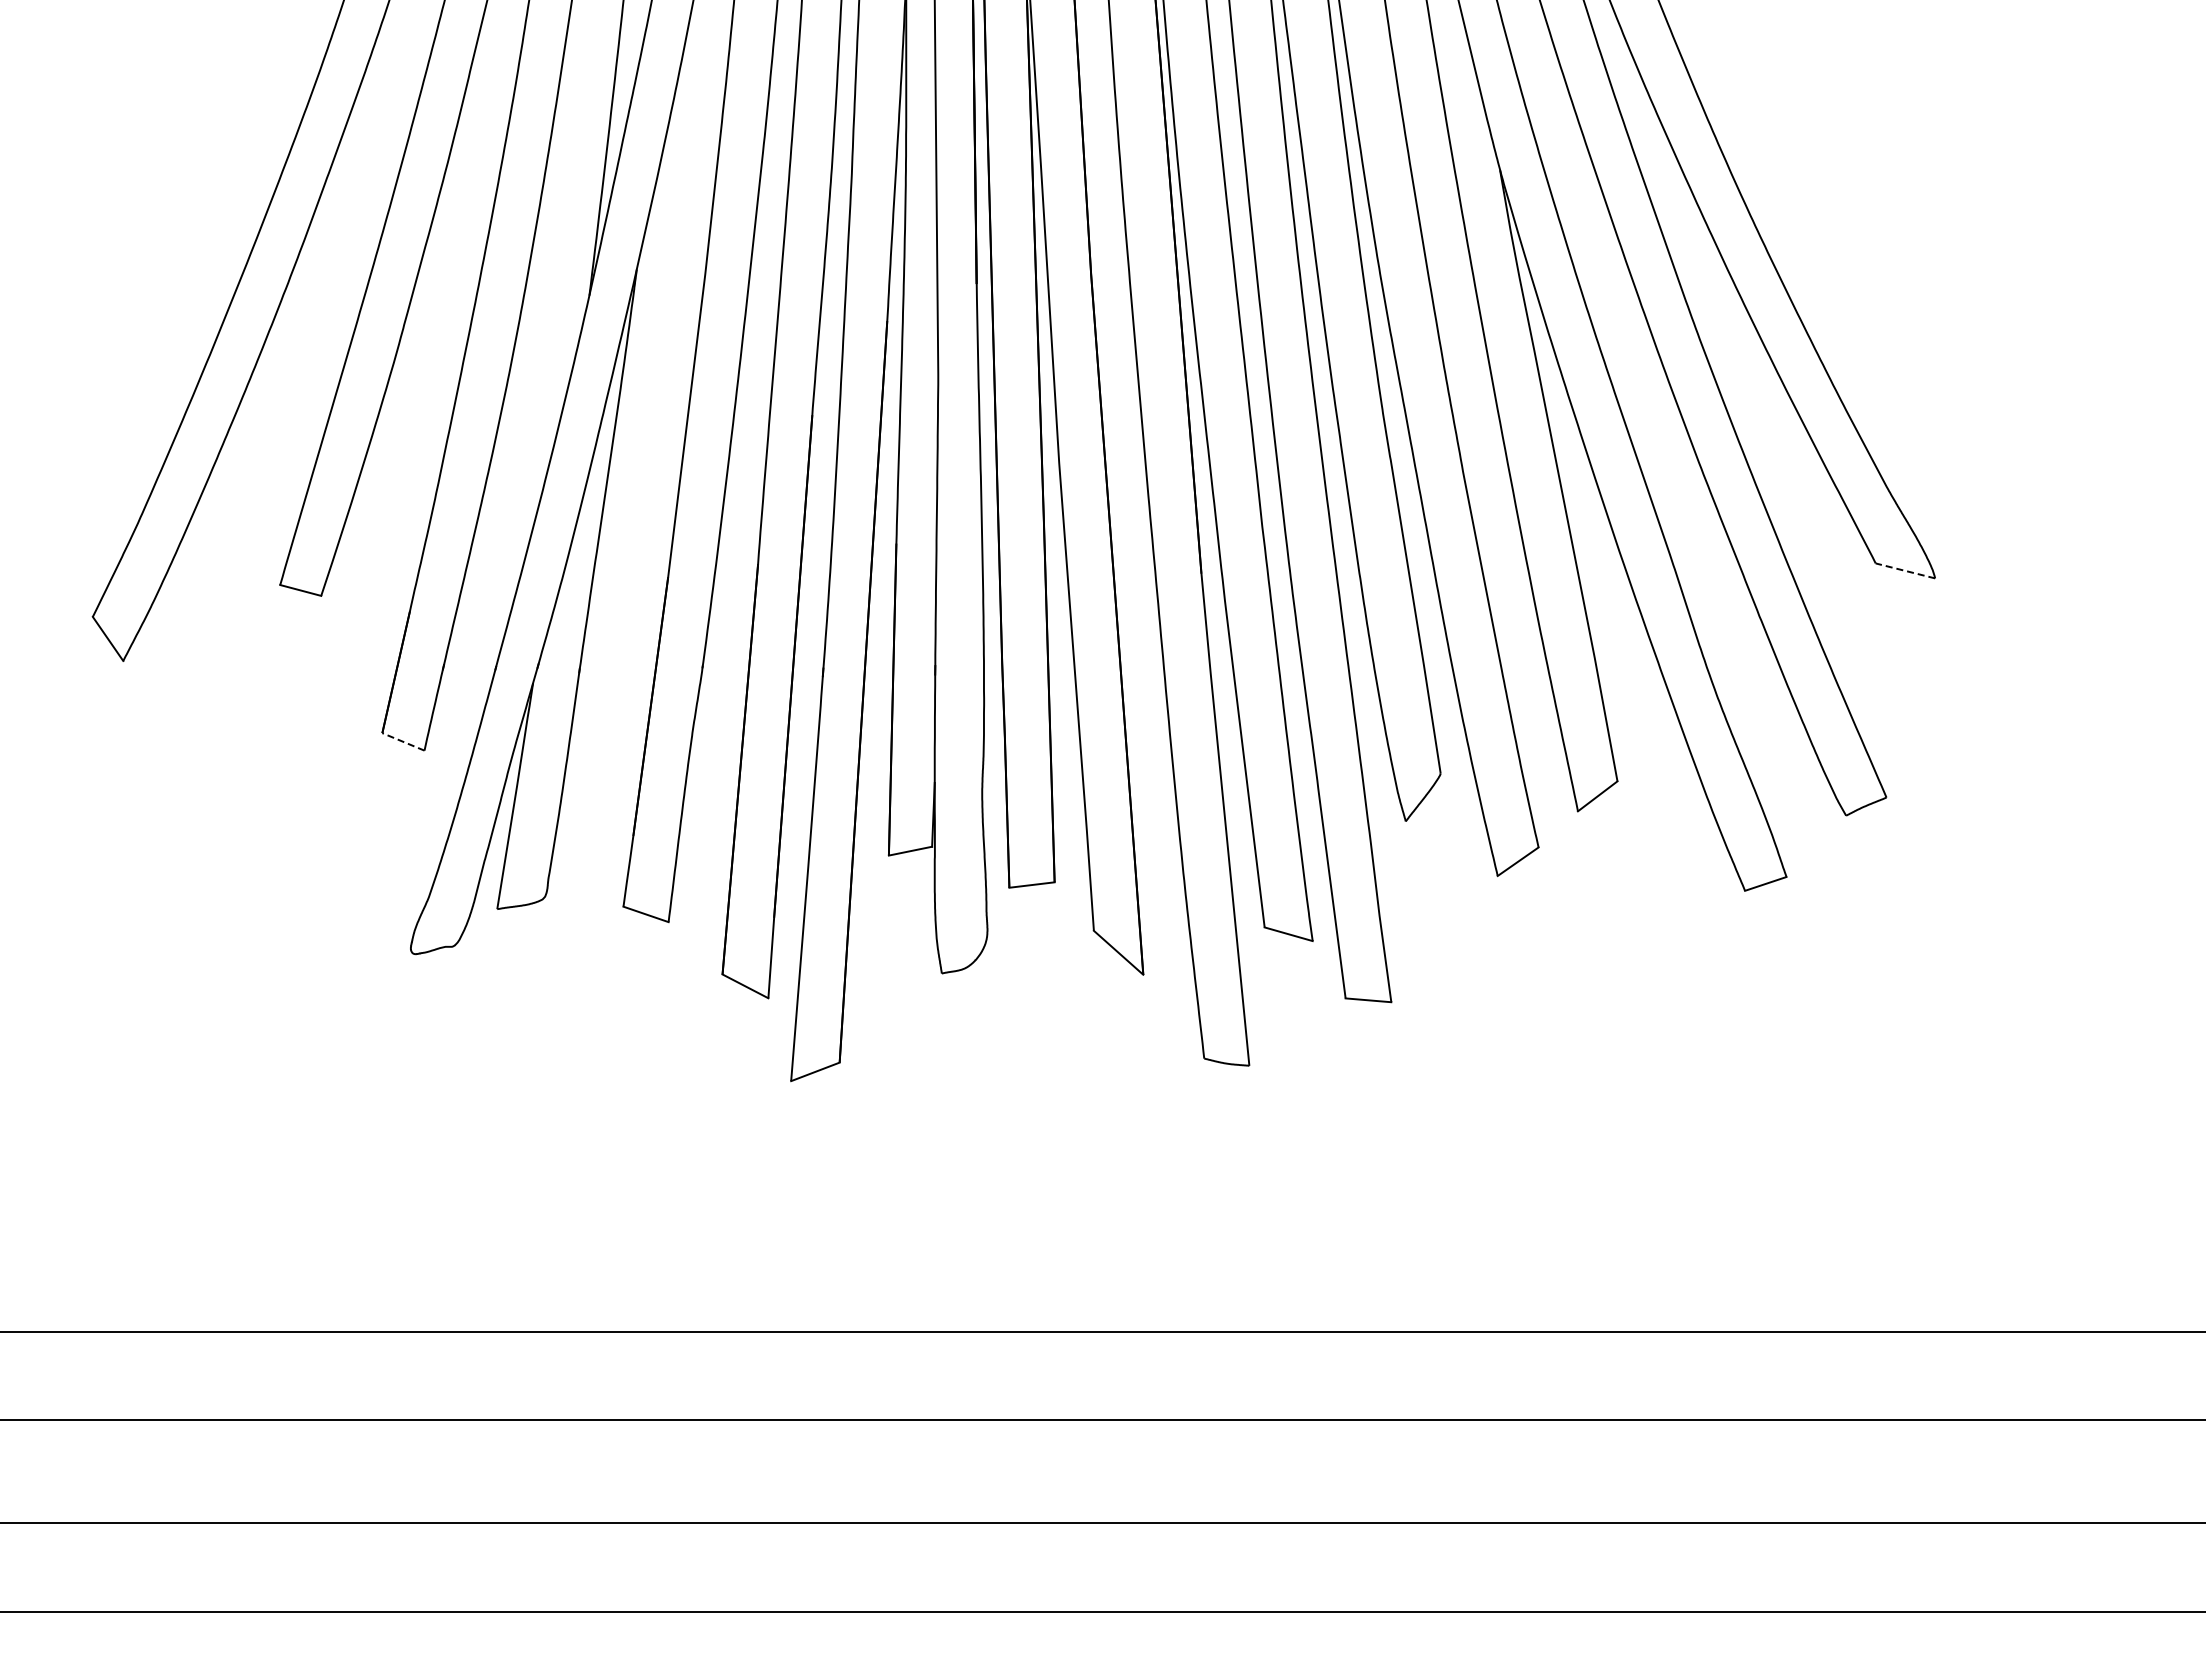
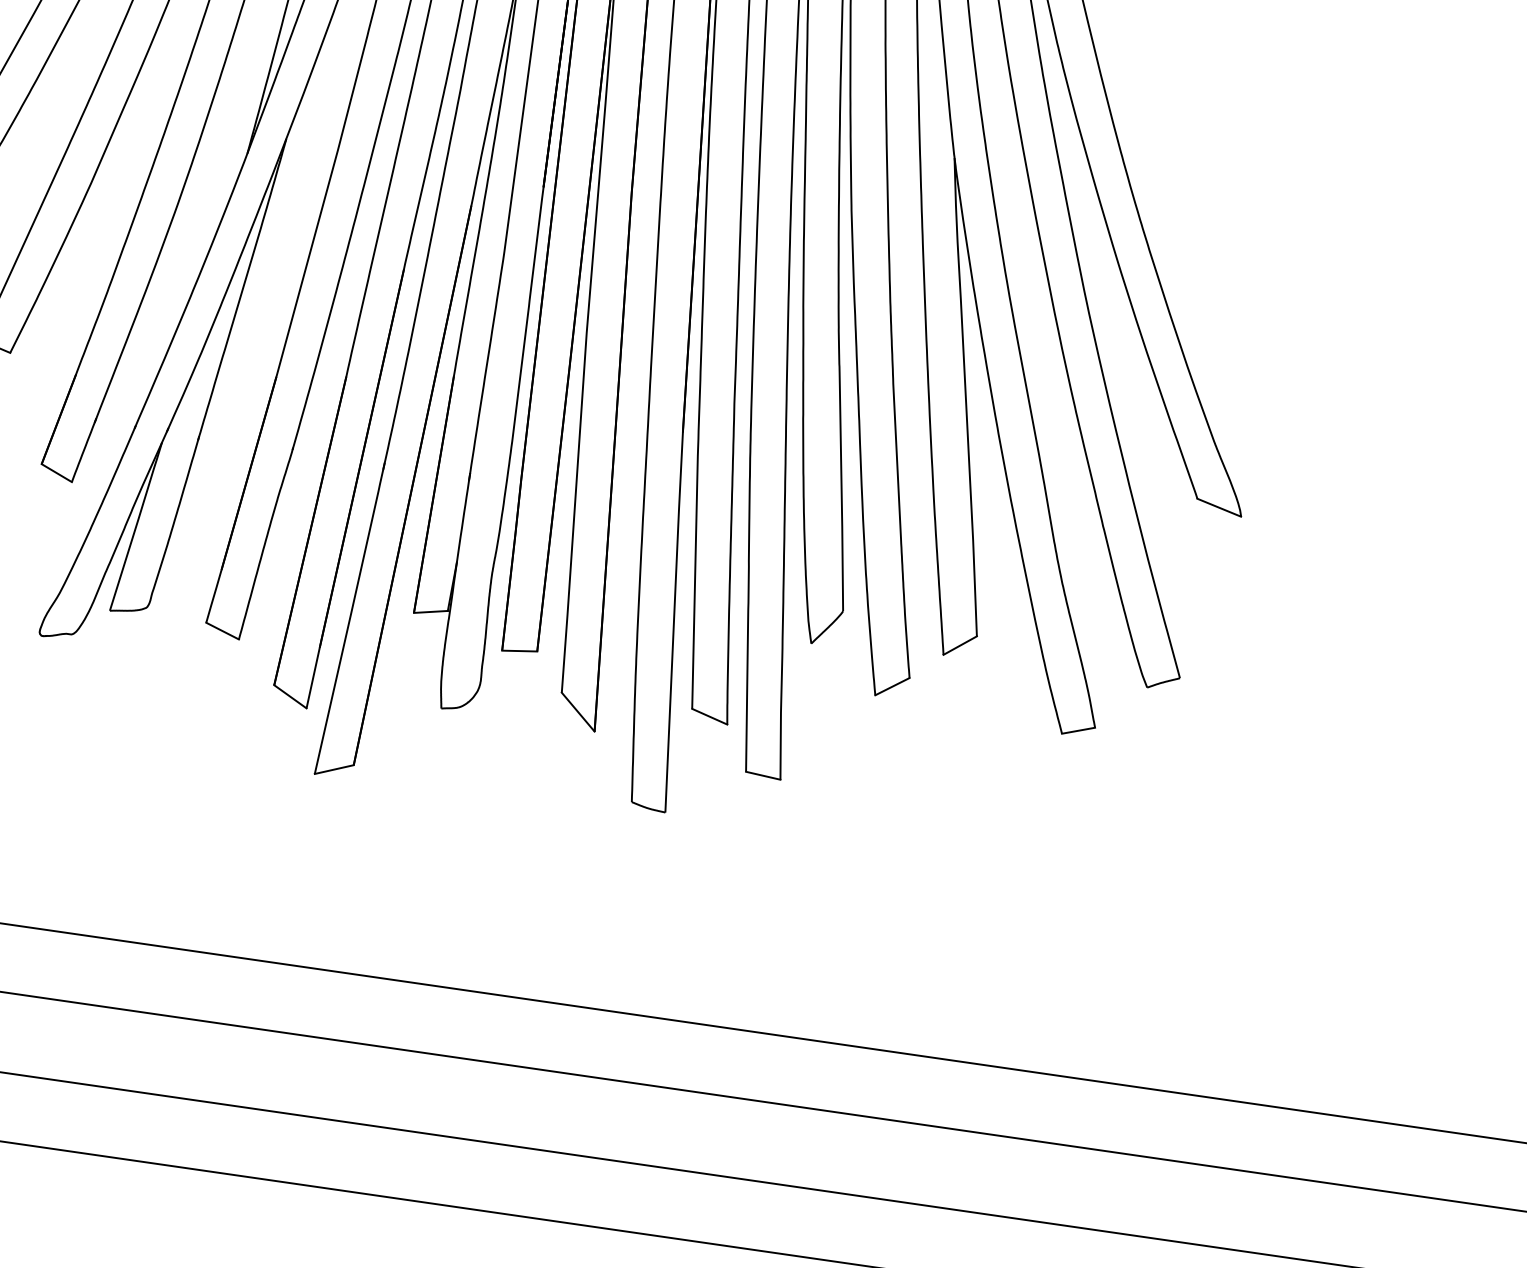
line: (1905, 570) -> (1219, 507), dashed -> solid
line: (403, 741) -> (56, 472), dashed -> solid

